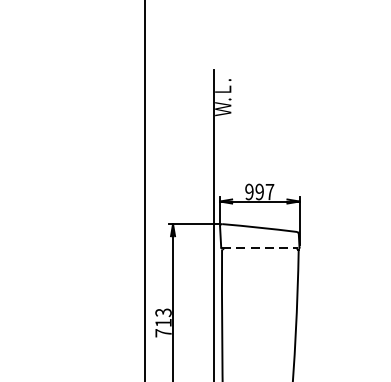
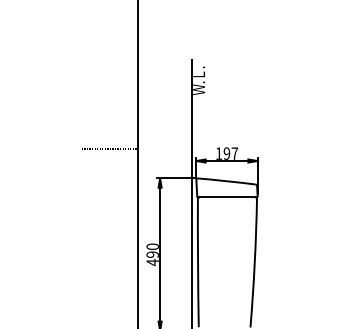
line: (108, 185) -> (110, 148), added
text: (248, 191) -> (218, 153), 997 -> 197
line: (260, 248) -> (227, 197), dashed -> solid
text: (163, 322) -> (152, 254), 713 -> 490

